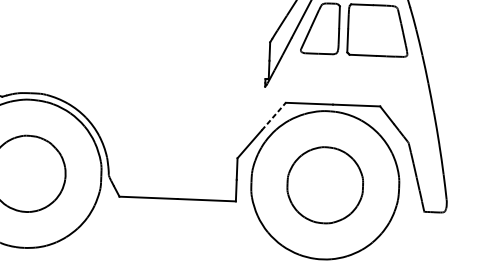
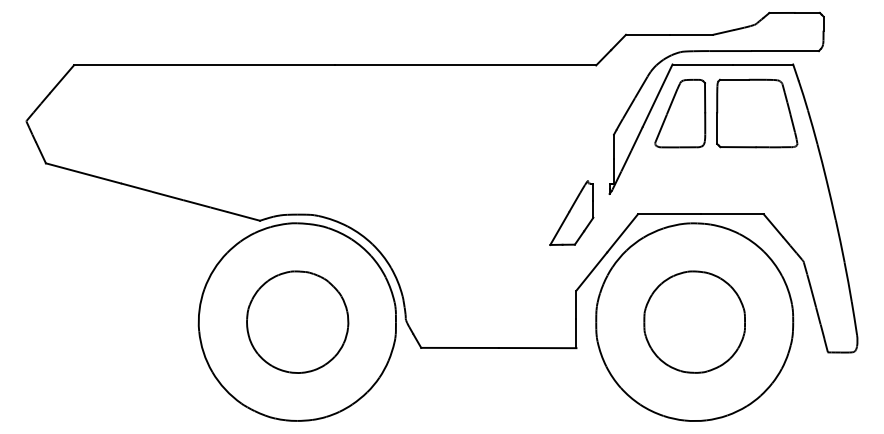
part: (236, 99) -> (571, 212), added
line: (273, 116) -> (622, 233), dashed -> solid

